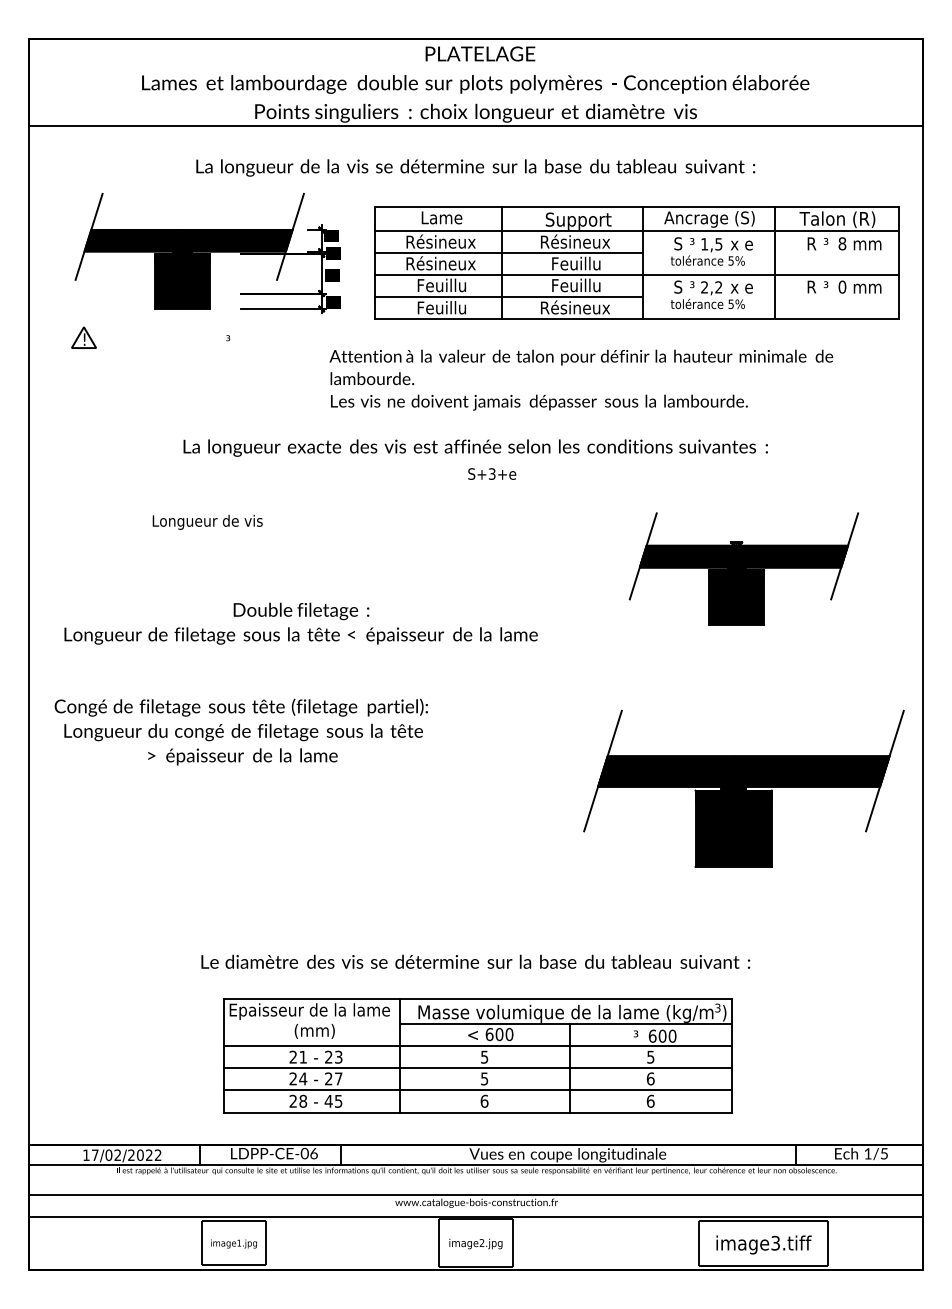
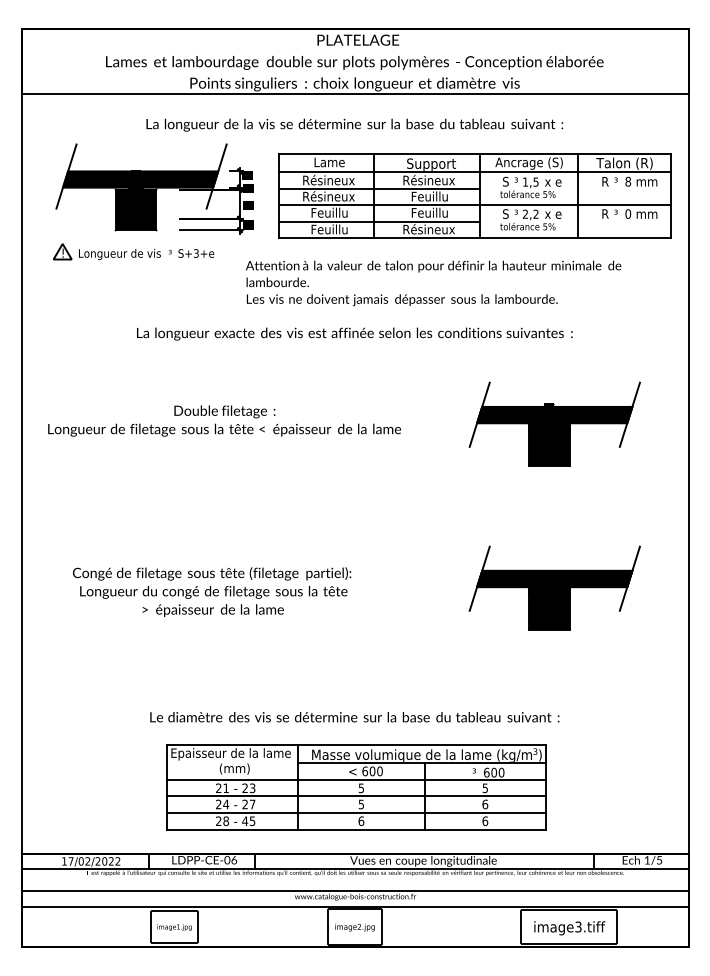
text: (492, 473) -> (196, 253), moved
text: (207, 521) -> (119, 253), moved
text: (300, 623) -> (224, 420), moved
text: (240, 731) -> (211, 591), moved
part: (743, 788) -> (554, 587), size x0.71

